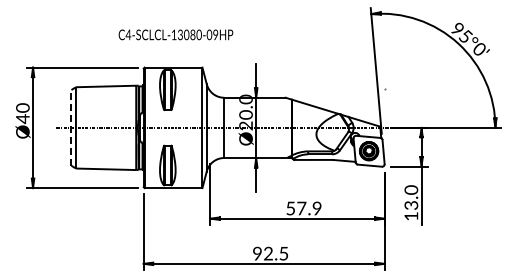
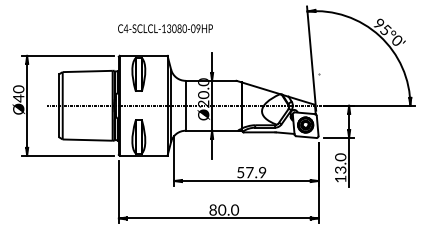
text: (175, 34) -> (165, 28), moved
line: (71, 127) -> (59, 105), dashed -> solid
text: (270, 253) -> (223, 209), 92.5 -> 80.0

